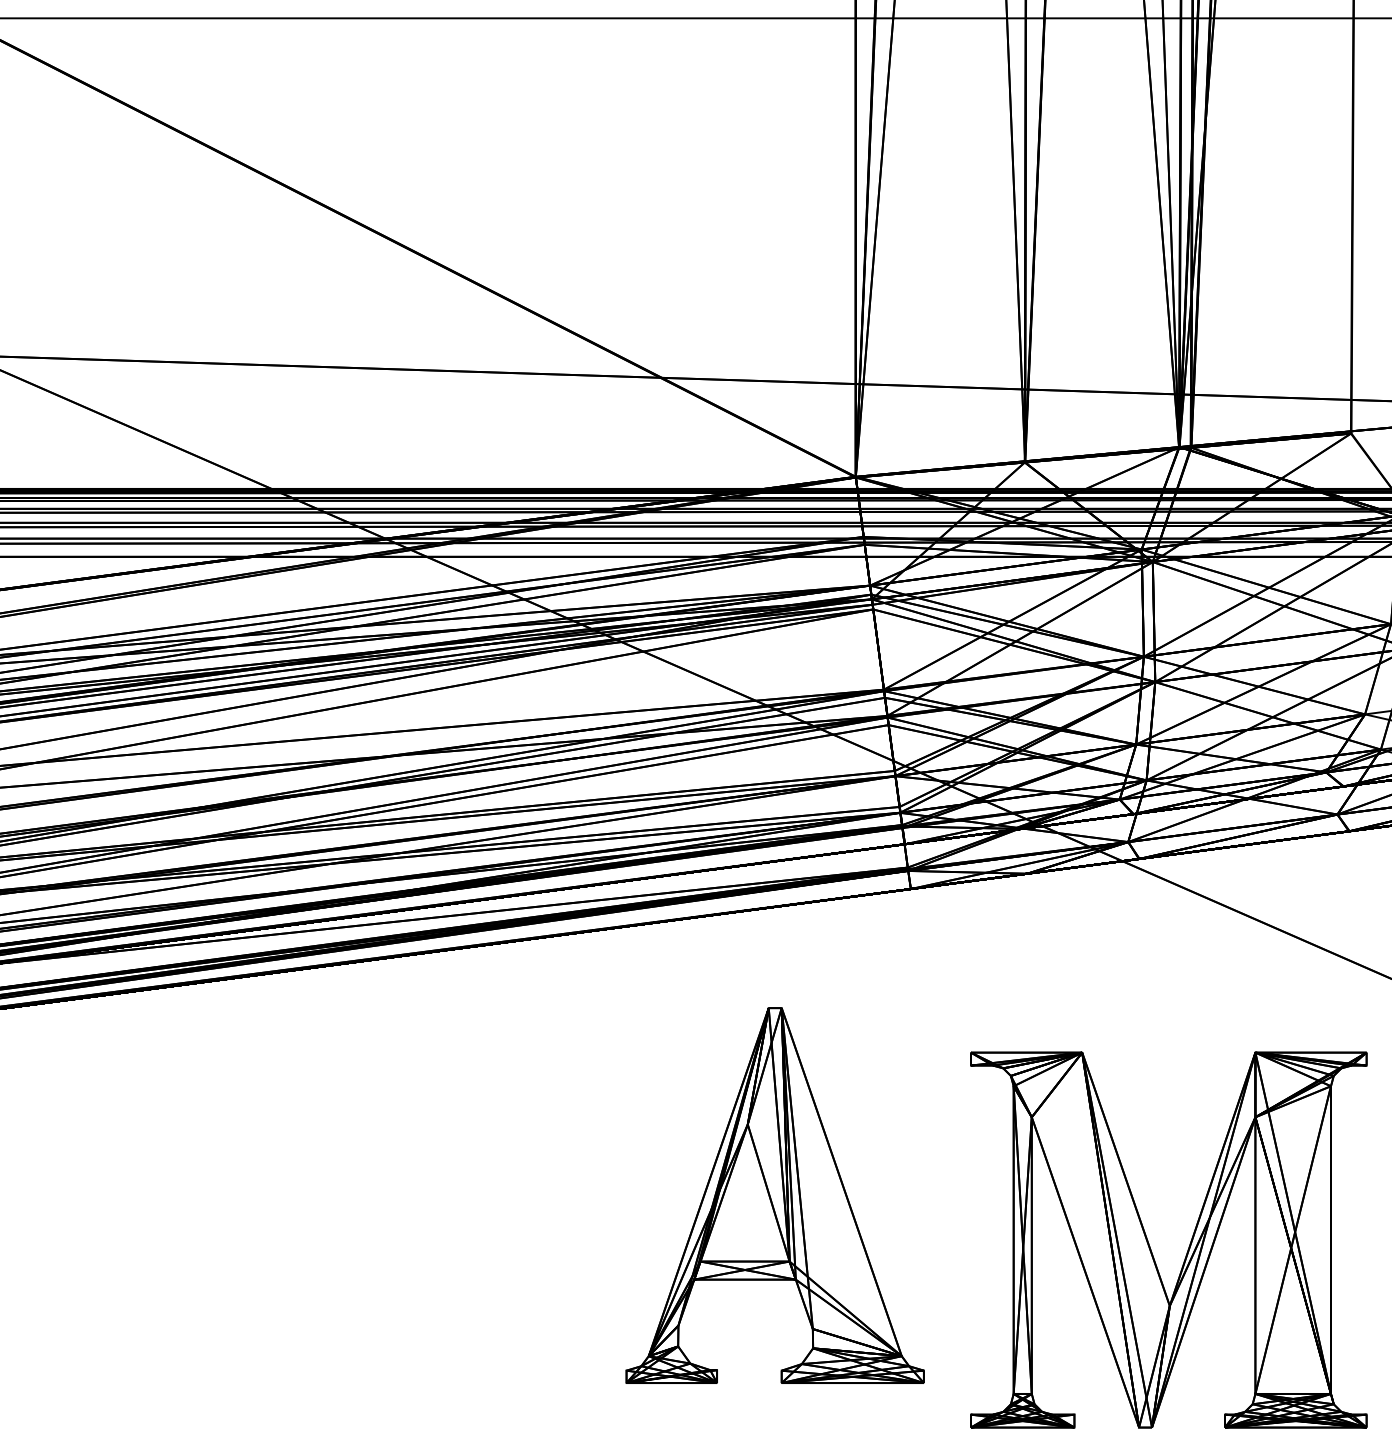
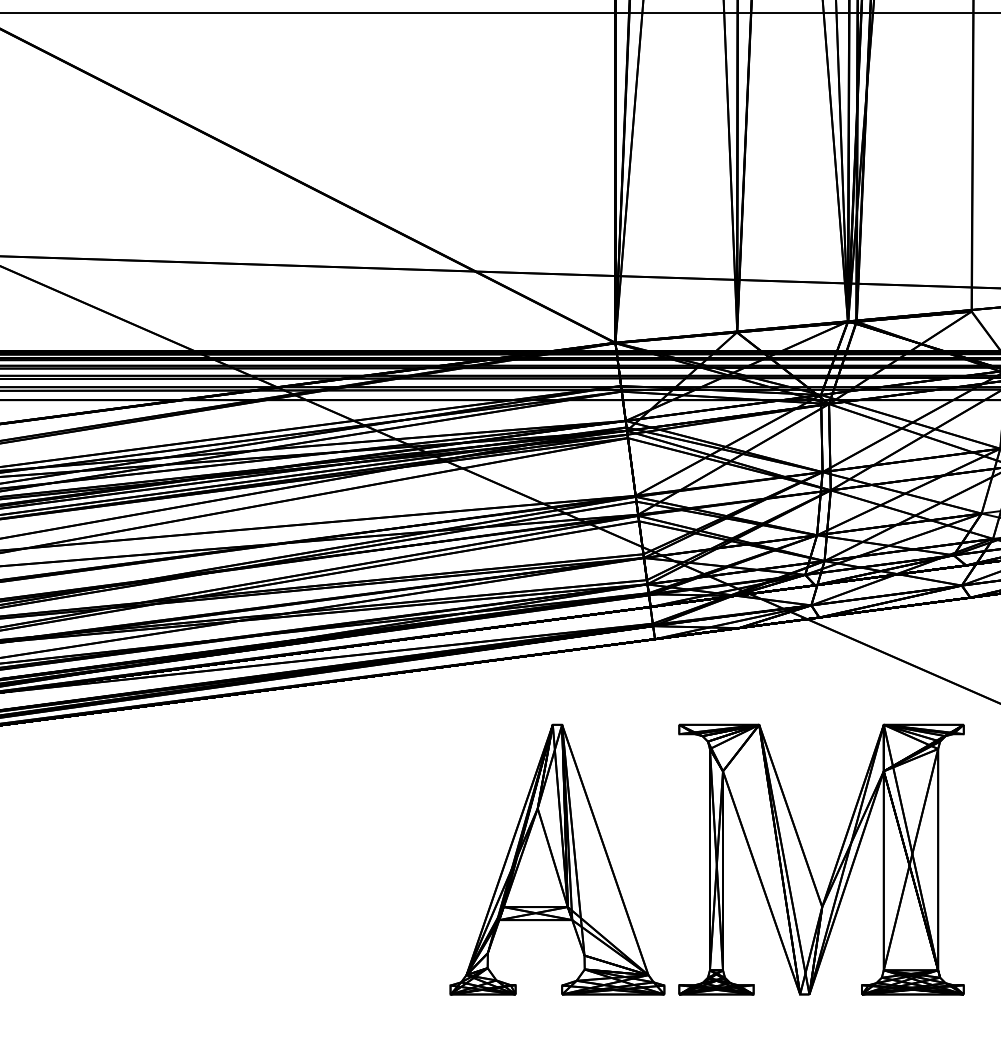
part: (1150, 1245) -> (808, 863), moved

